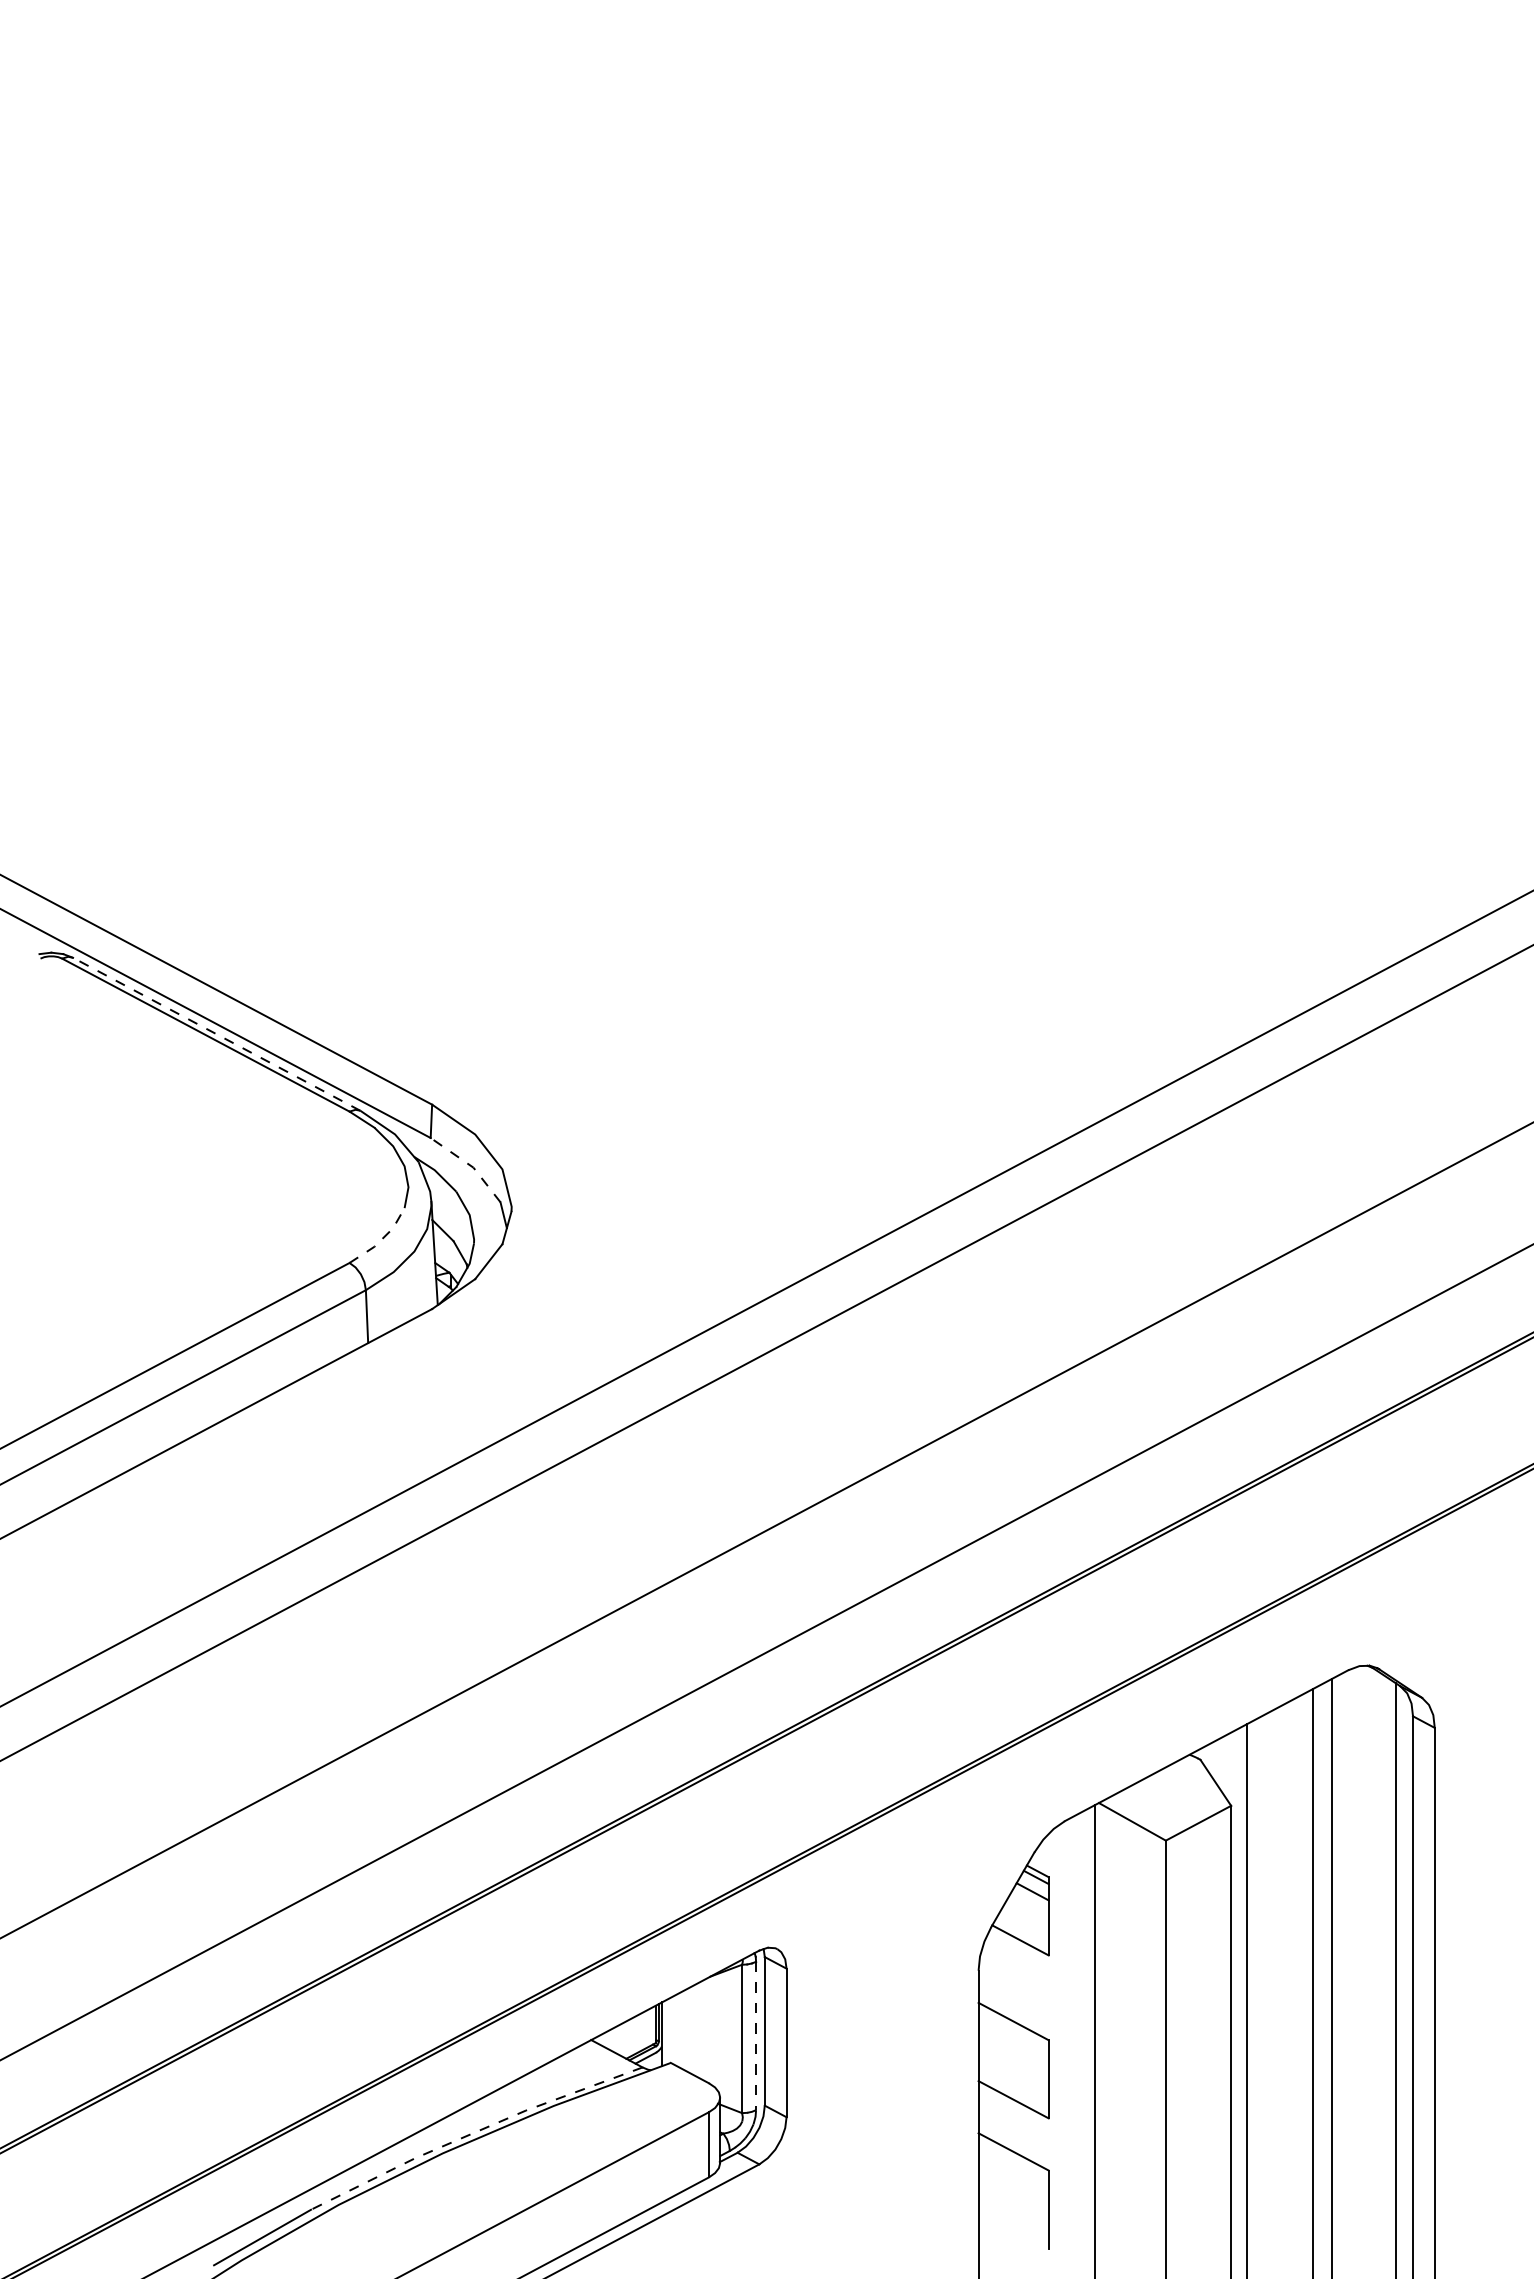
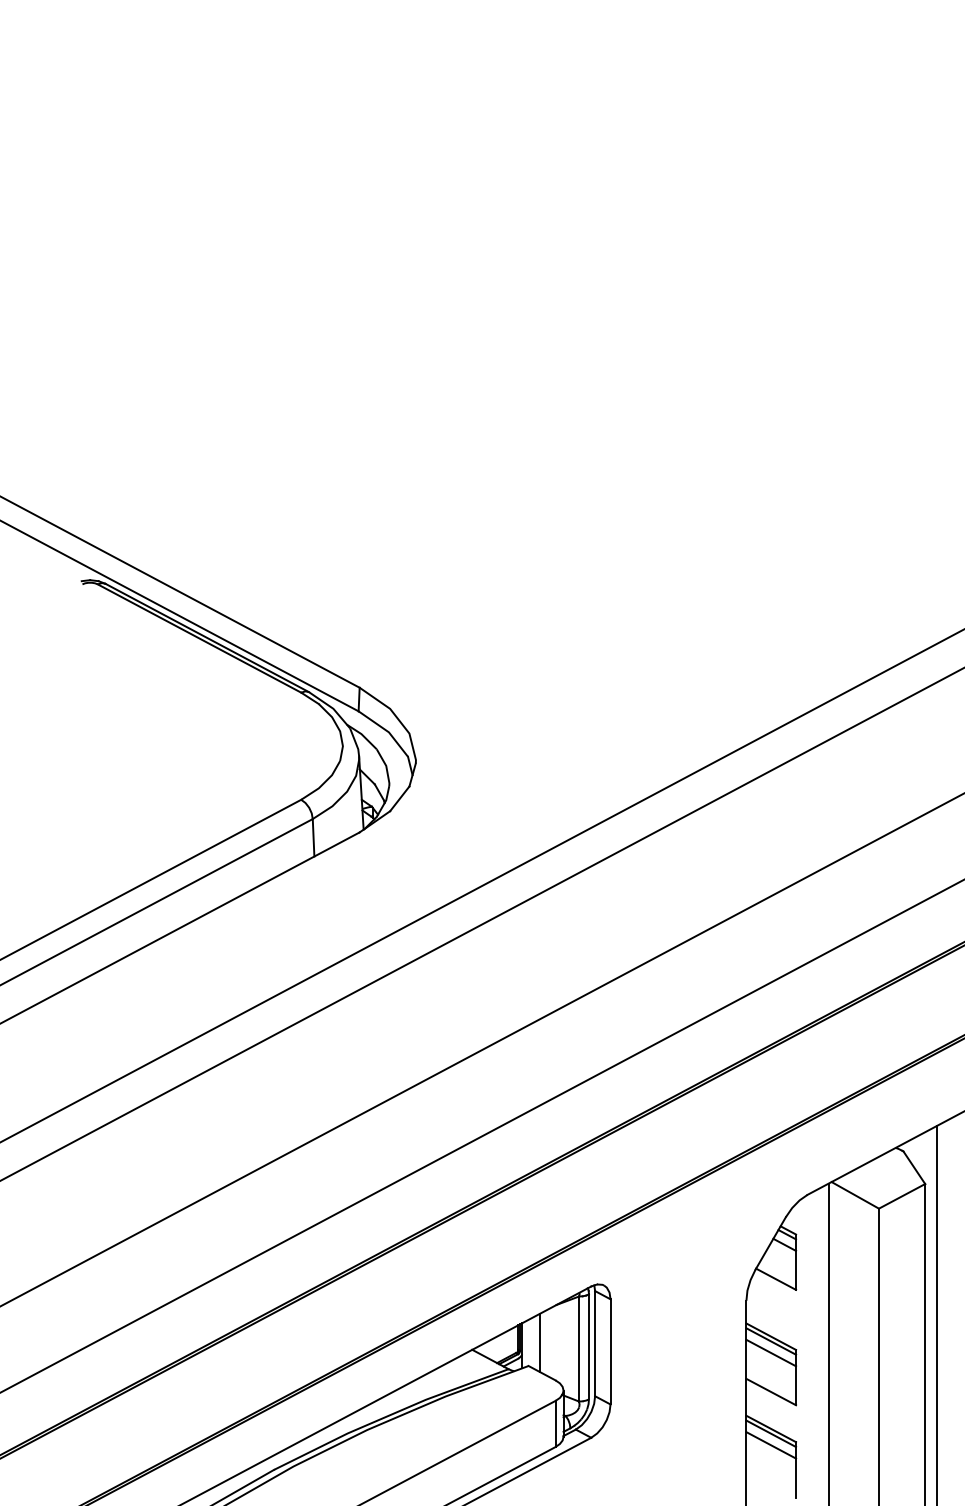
line: (216, 1034) -> (207, 638), dashed -> solid
line: (470, 1165) -> (386, 730), dashed -> solid
line: (382, 1239) -> (324, 783), dashed -> solid
line: (1013, 2028) -> (771, 1341), added
line: (686, 2030) -> (539, 1343), added
line: (756, 2036) -> (589, 1347), dashed -> solid
line: (1013, 2044) -> (771, 1352), added
line: (473, 2133) -> (388, 1415), dashed -> solid
line: (1013, 2158) -> (771, 1433), added
line: (1013, 2174) -> (771, 1444), added

